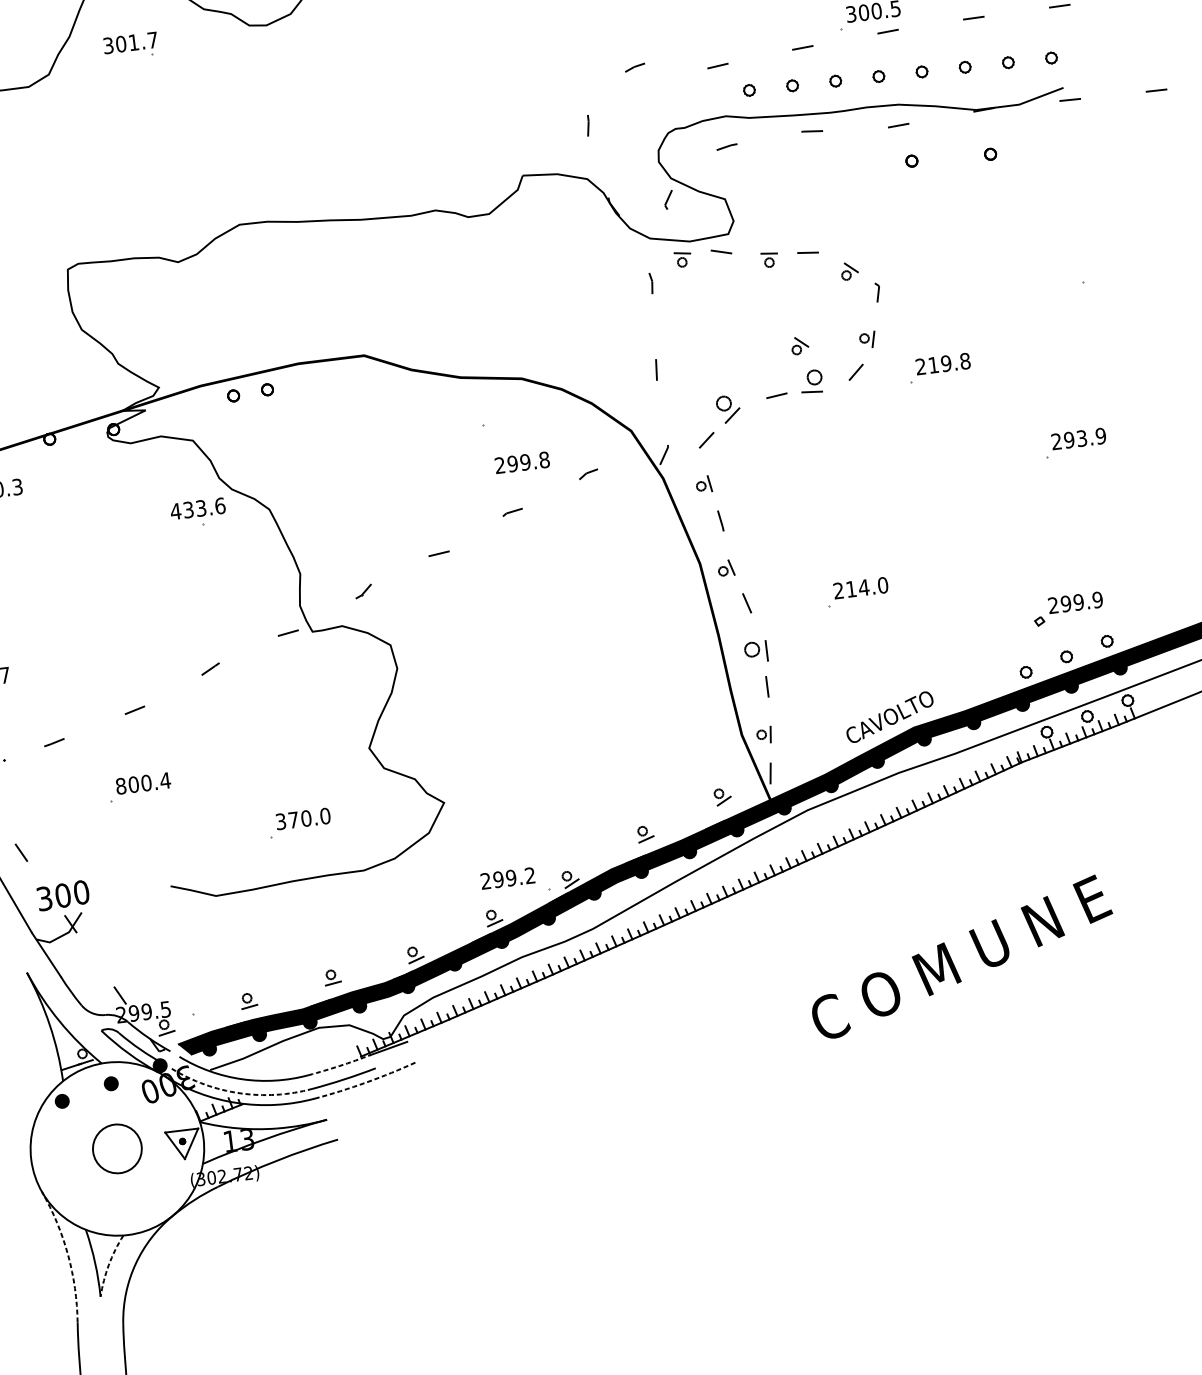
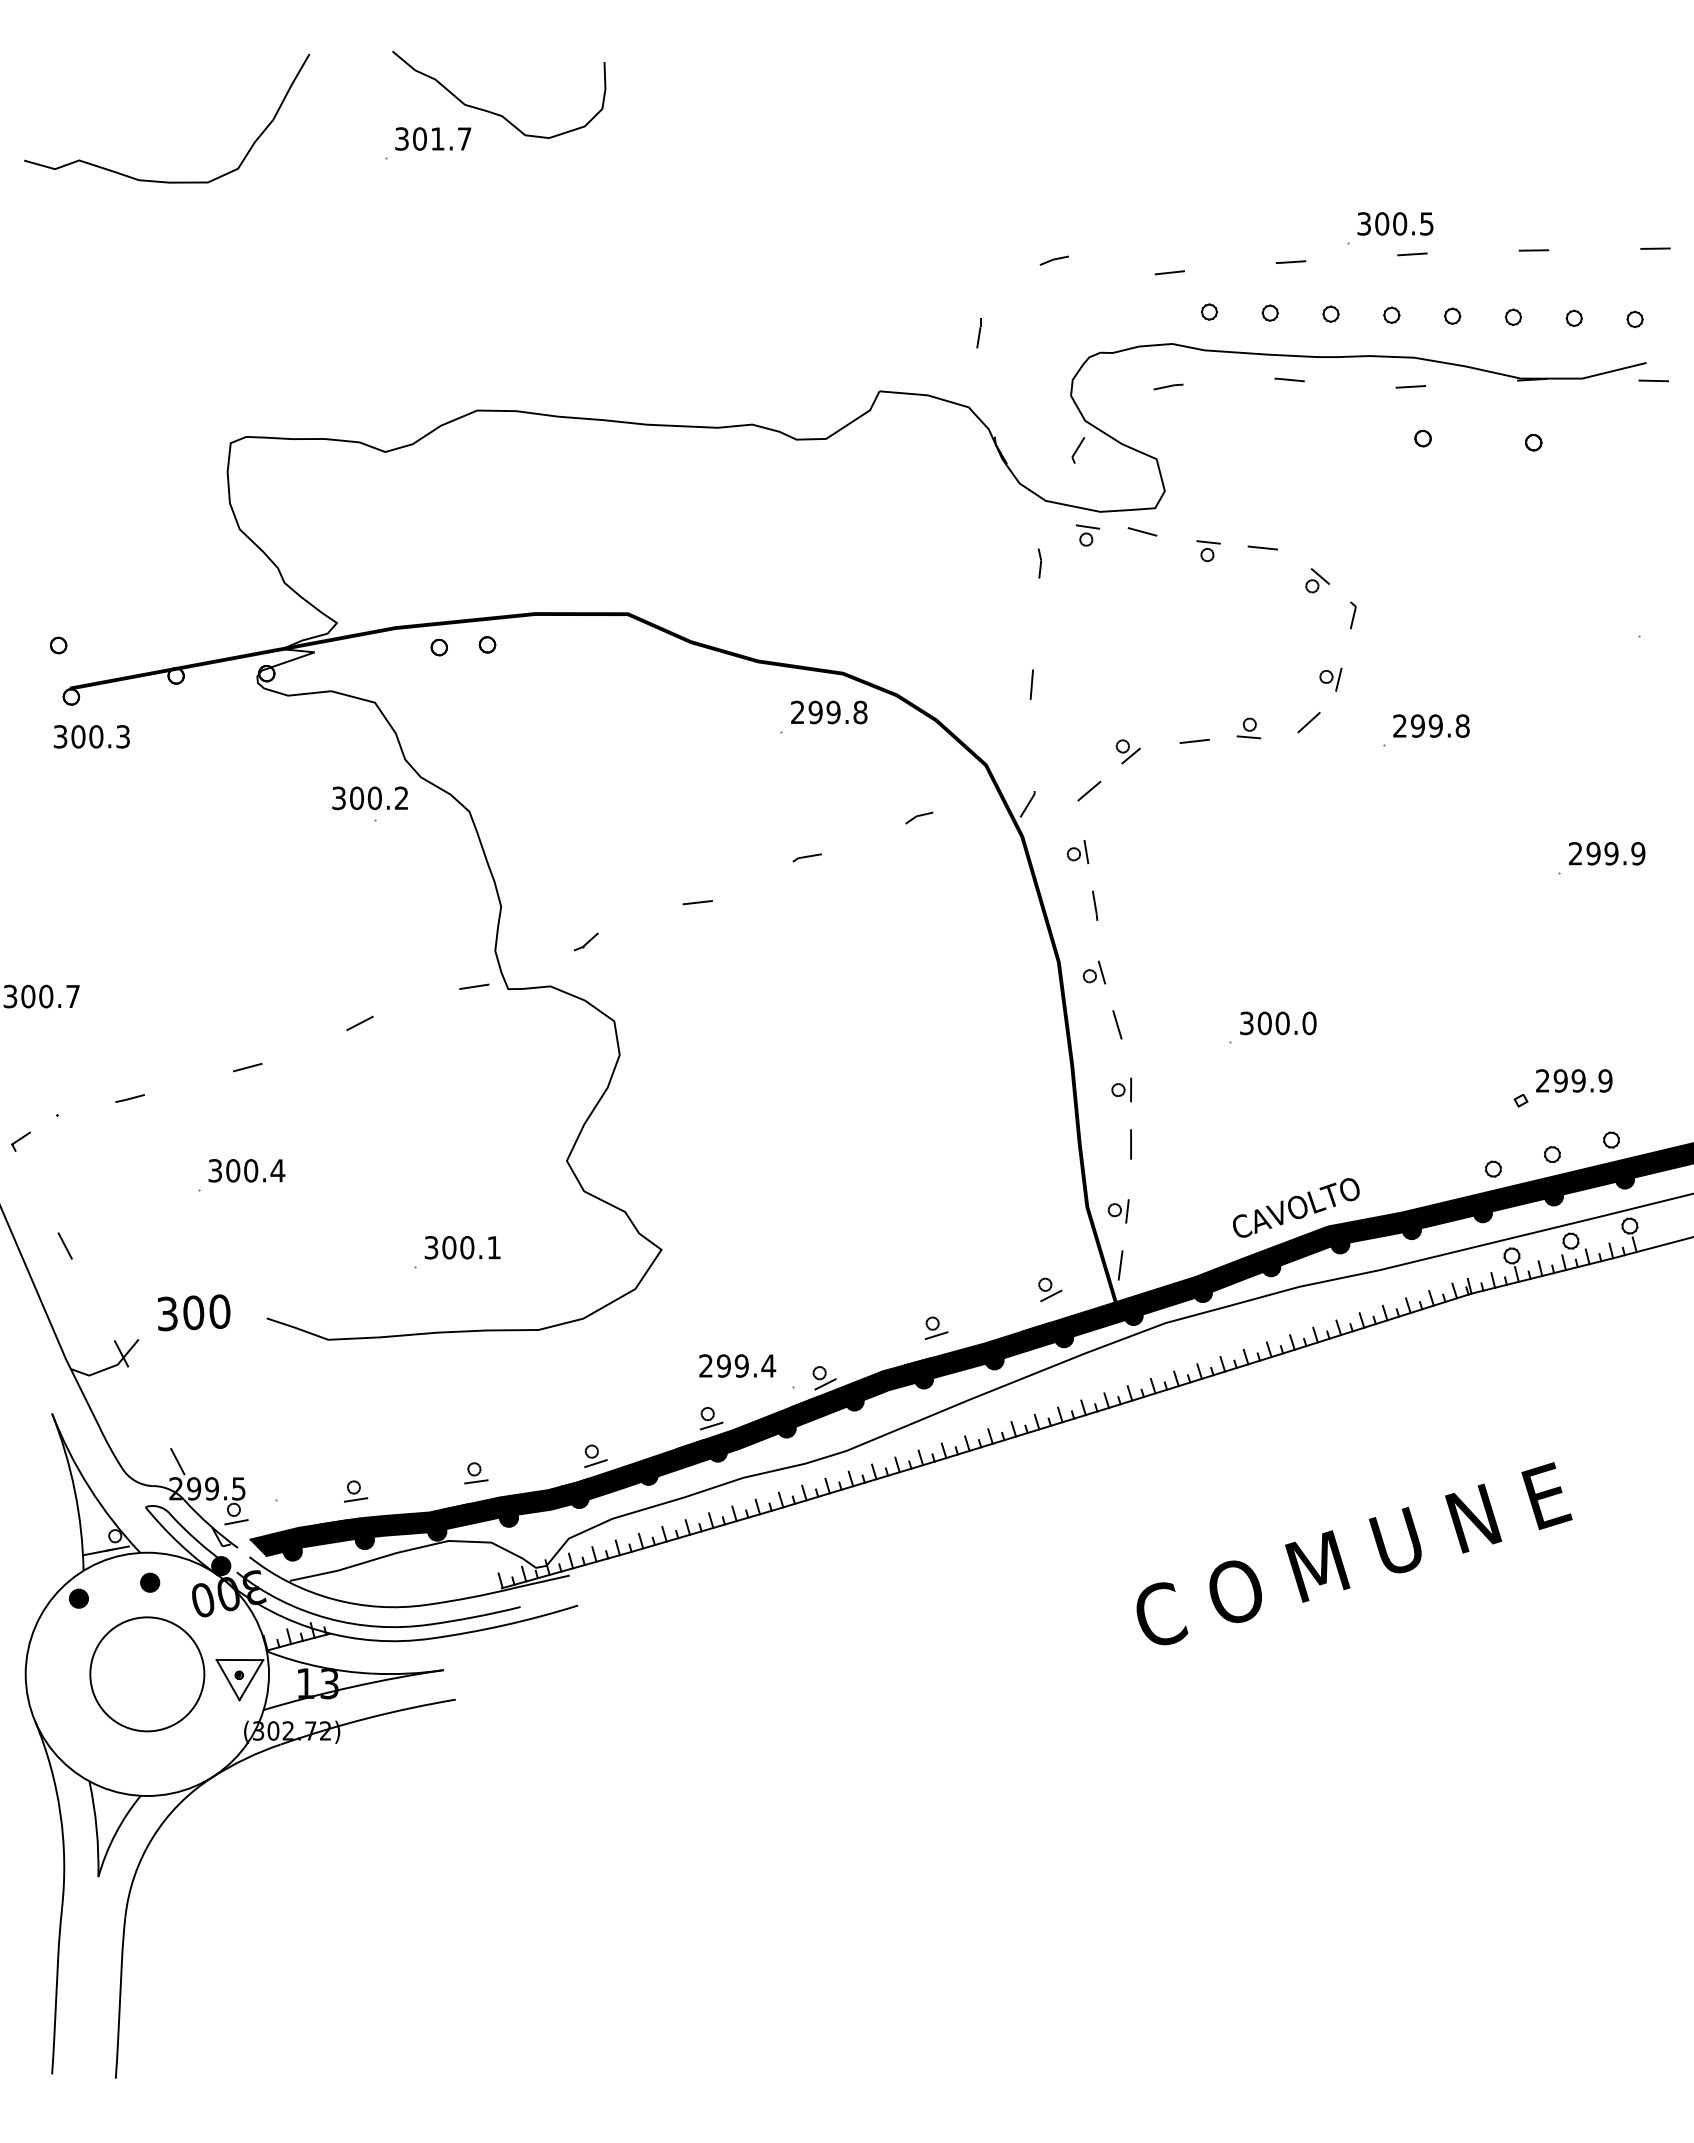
text: (130, 42) -> (433, 138), moved
part: (799, 345) -> (1235, 675), removed
text: (933, 364) -> (1417, 725), 219.8 -> 299.8
part: (813, 381) -> (1248, 728), size x0.62
part: (730, 408) -> (1127, 751), size x0.62
text: (1081, 438) -> (1611, 853), 293.9 -> 299.9
text: (522, 462) -> (829, 712), moved
text: (197, 509) -> (369, 798), 433.6 -> 300.2
text: (851, 589) -> (1265, 1023), 214.0 -> 300.0
part: (755, 648) -> (1121, 1089), size x0.62
text: (121, 786) -> (215, 1170), 800.4 -> 300.4
text: (309, 817) -> (471, 1247), 370.0 -> 300.1
text: (530, 875) -> (768, 1365), 299.2 -> 299.4
text: (62, 895) -> (193, 1312), moved
arc: (340, 1065) -> (471, 1597), dashed -> solid
arc: (366, 1082) -> (504, 1625), dashed -> solid
arc: (240, 1093) -> (327, 1618), dashed -> solid
circle: (117, 1148) -> (147, 1674), size x1.67
arc: (68, 1255) -> (60, 1813), dashed -> solid
arc: (108, 1265) -> (115, 1834), dashed -> solid

